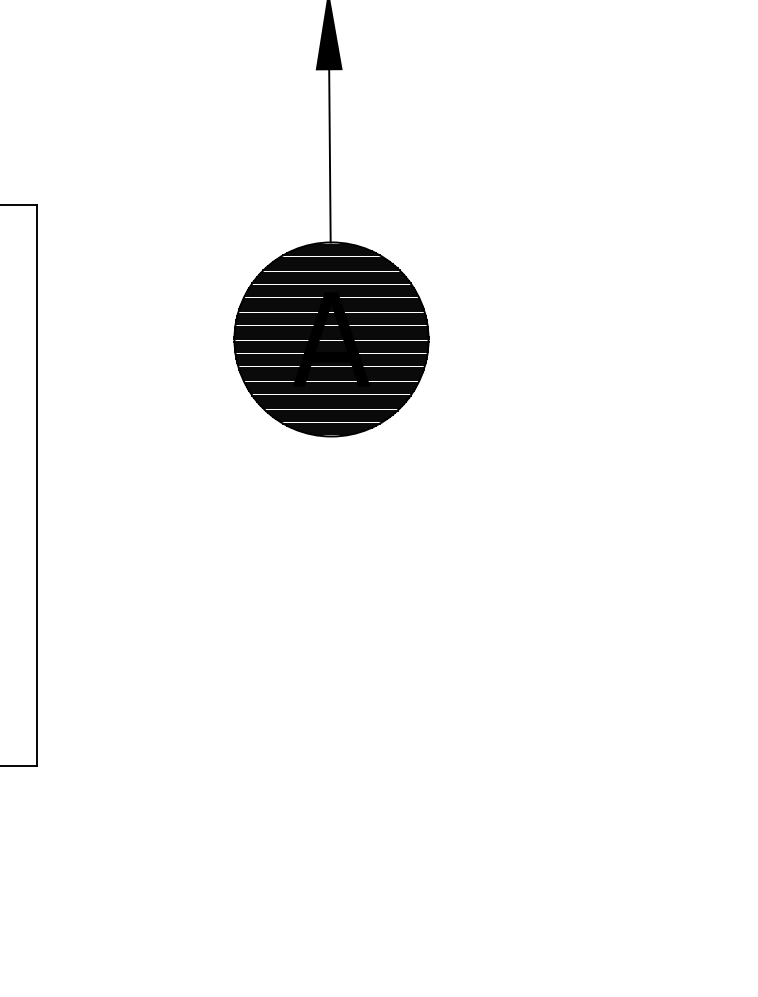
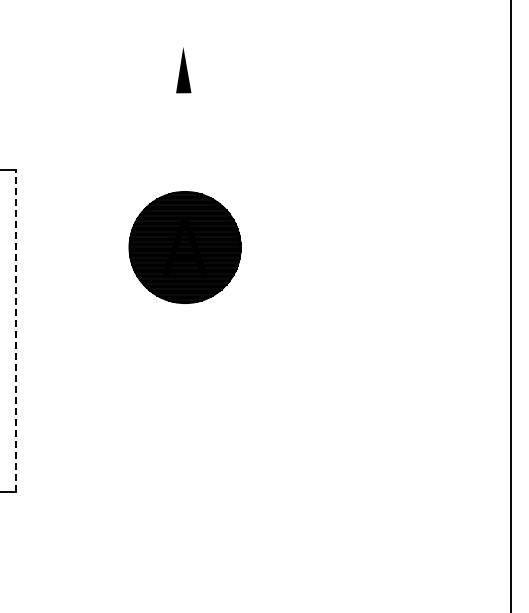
line: (328, 156) -> (183, 142), removed
line: (37, 486) -> (16, 331), solid -> dashed

